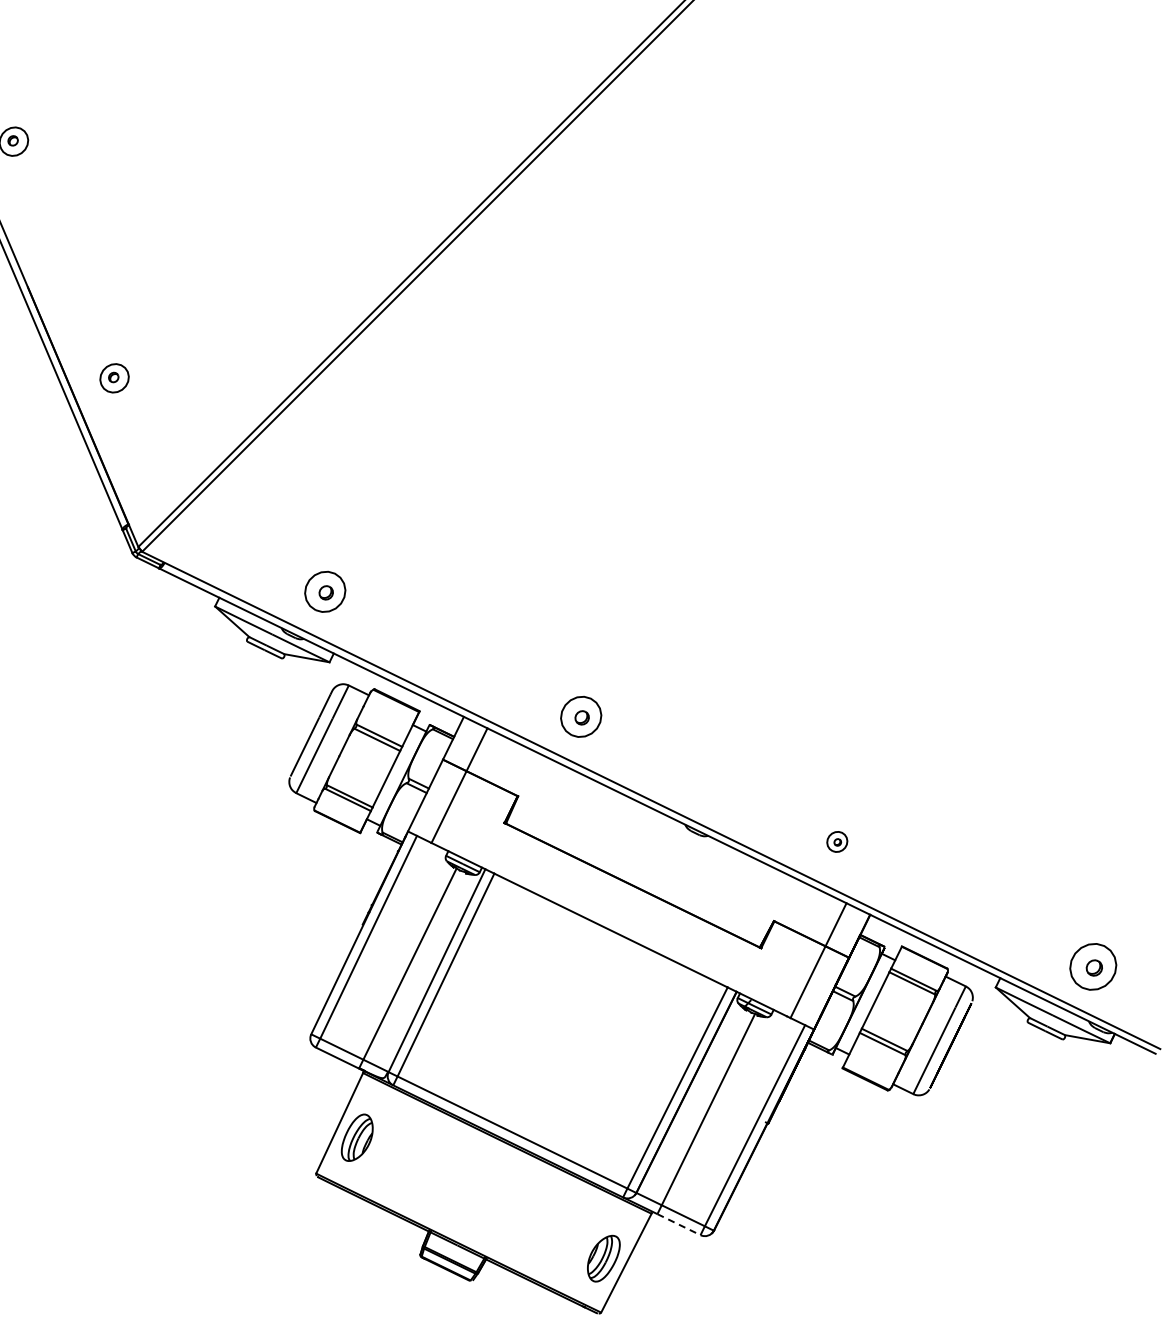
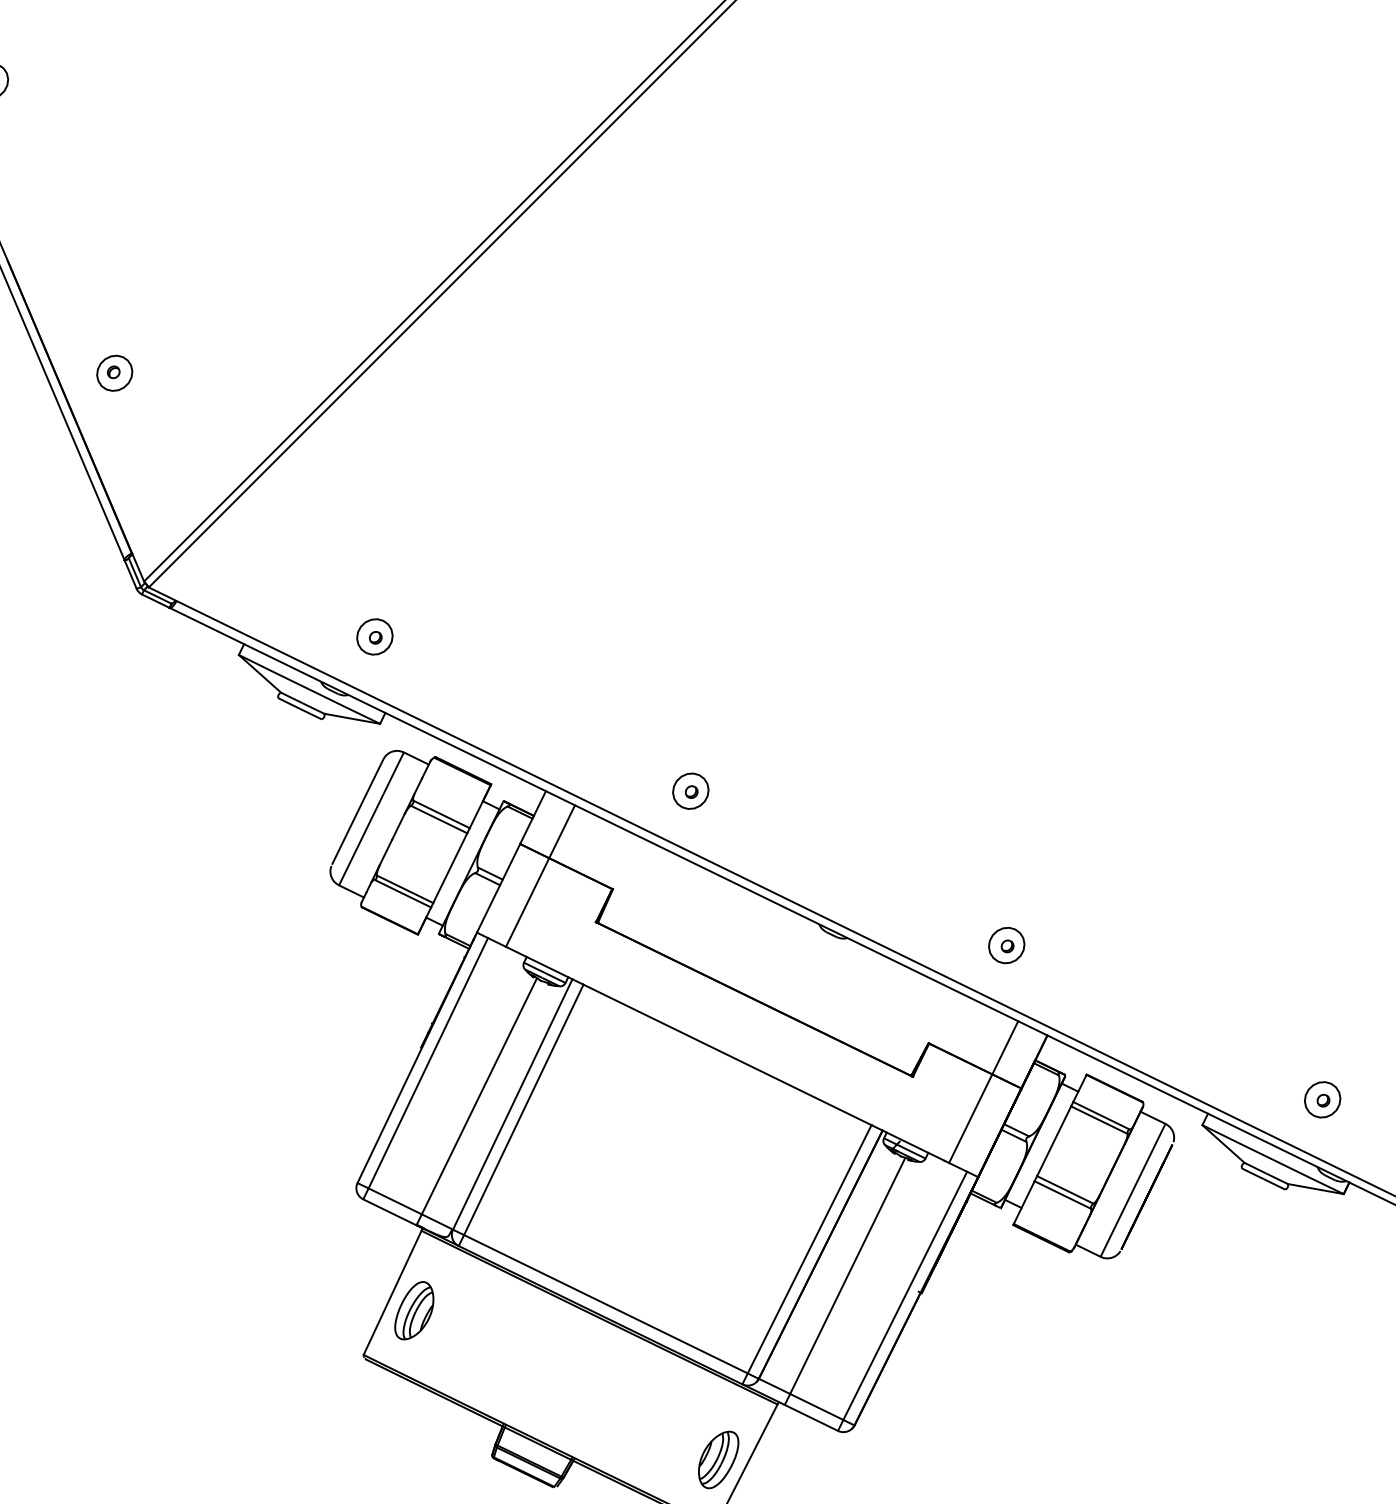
part: (325, 591) -> (375, 636), size x0.71
part: (581, 716) -> (691, 790), size x0.71
part: (837, 841) -> (1007, 945), size x1.43
part: (1092, 966) -> (1321, 1099), size x0.62
line: (679, 1224) -> (812, 1417), dashed -> solid

